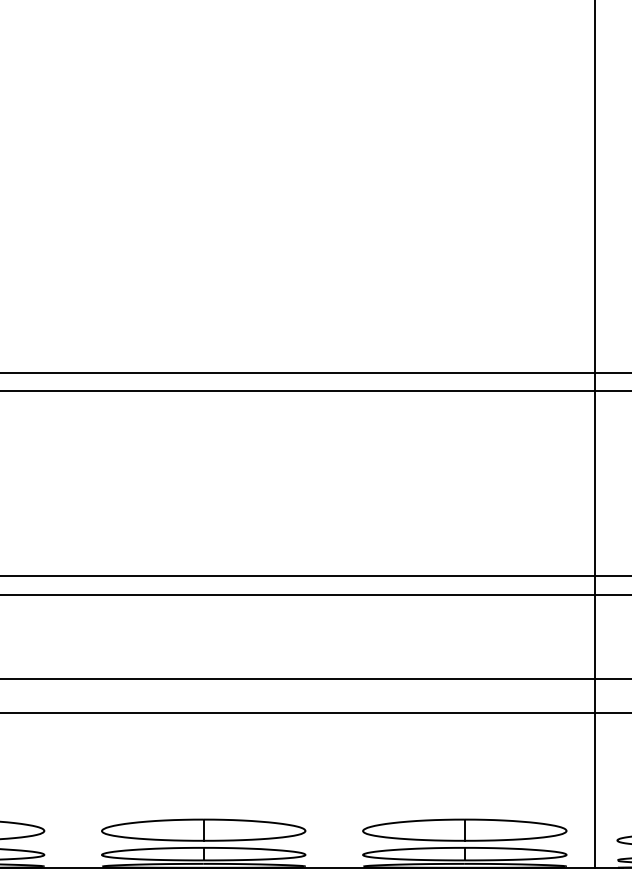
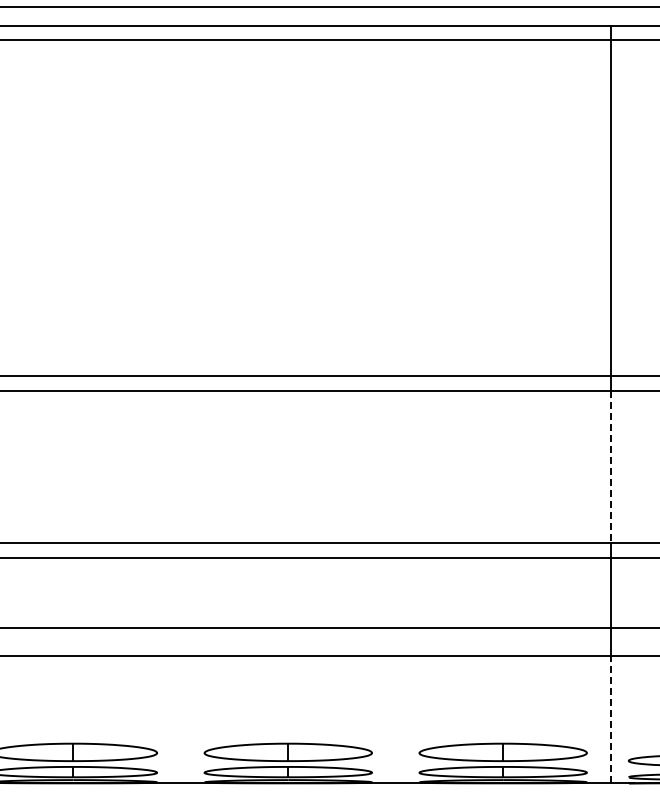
line: (595, 484) -> (610, 467), solid -> dashed
line: (595, 790) -> (610, 719), solid -> dashed

